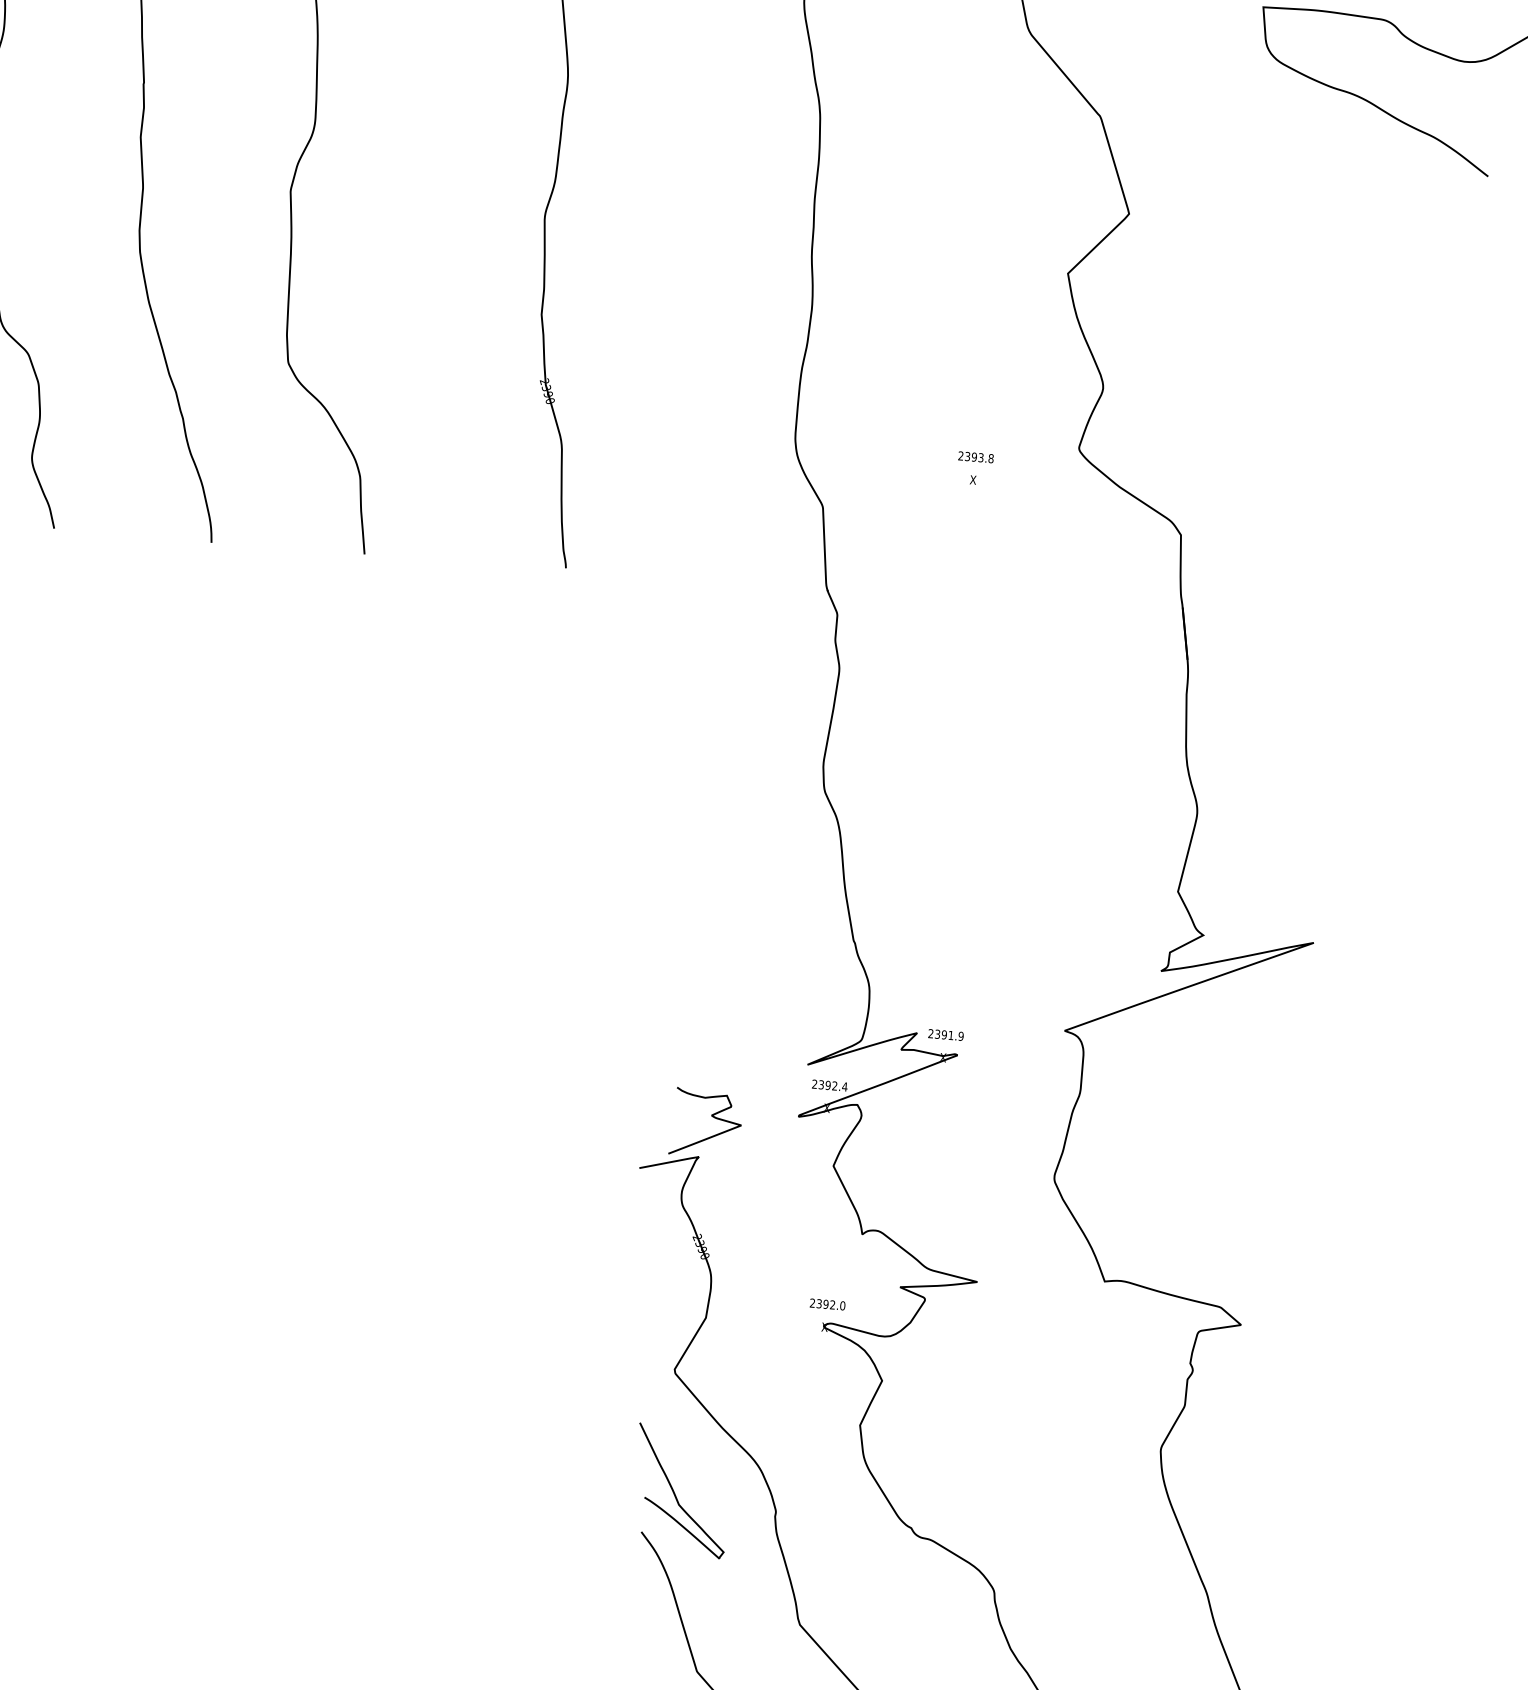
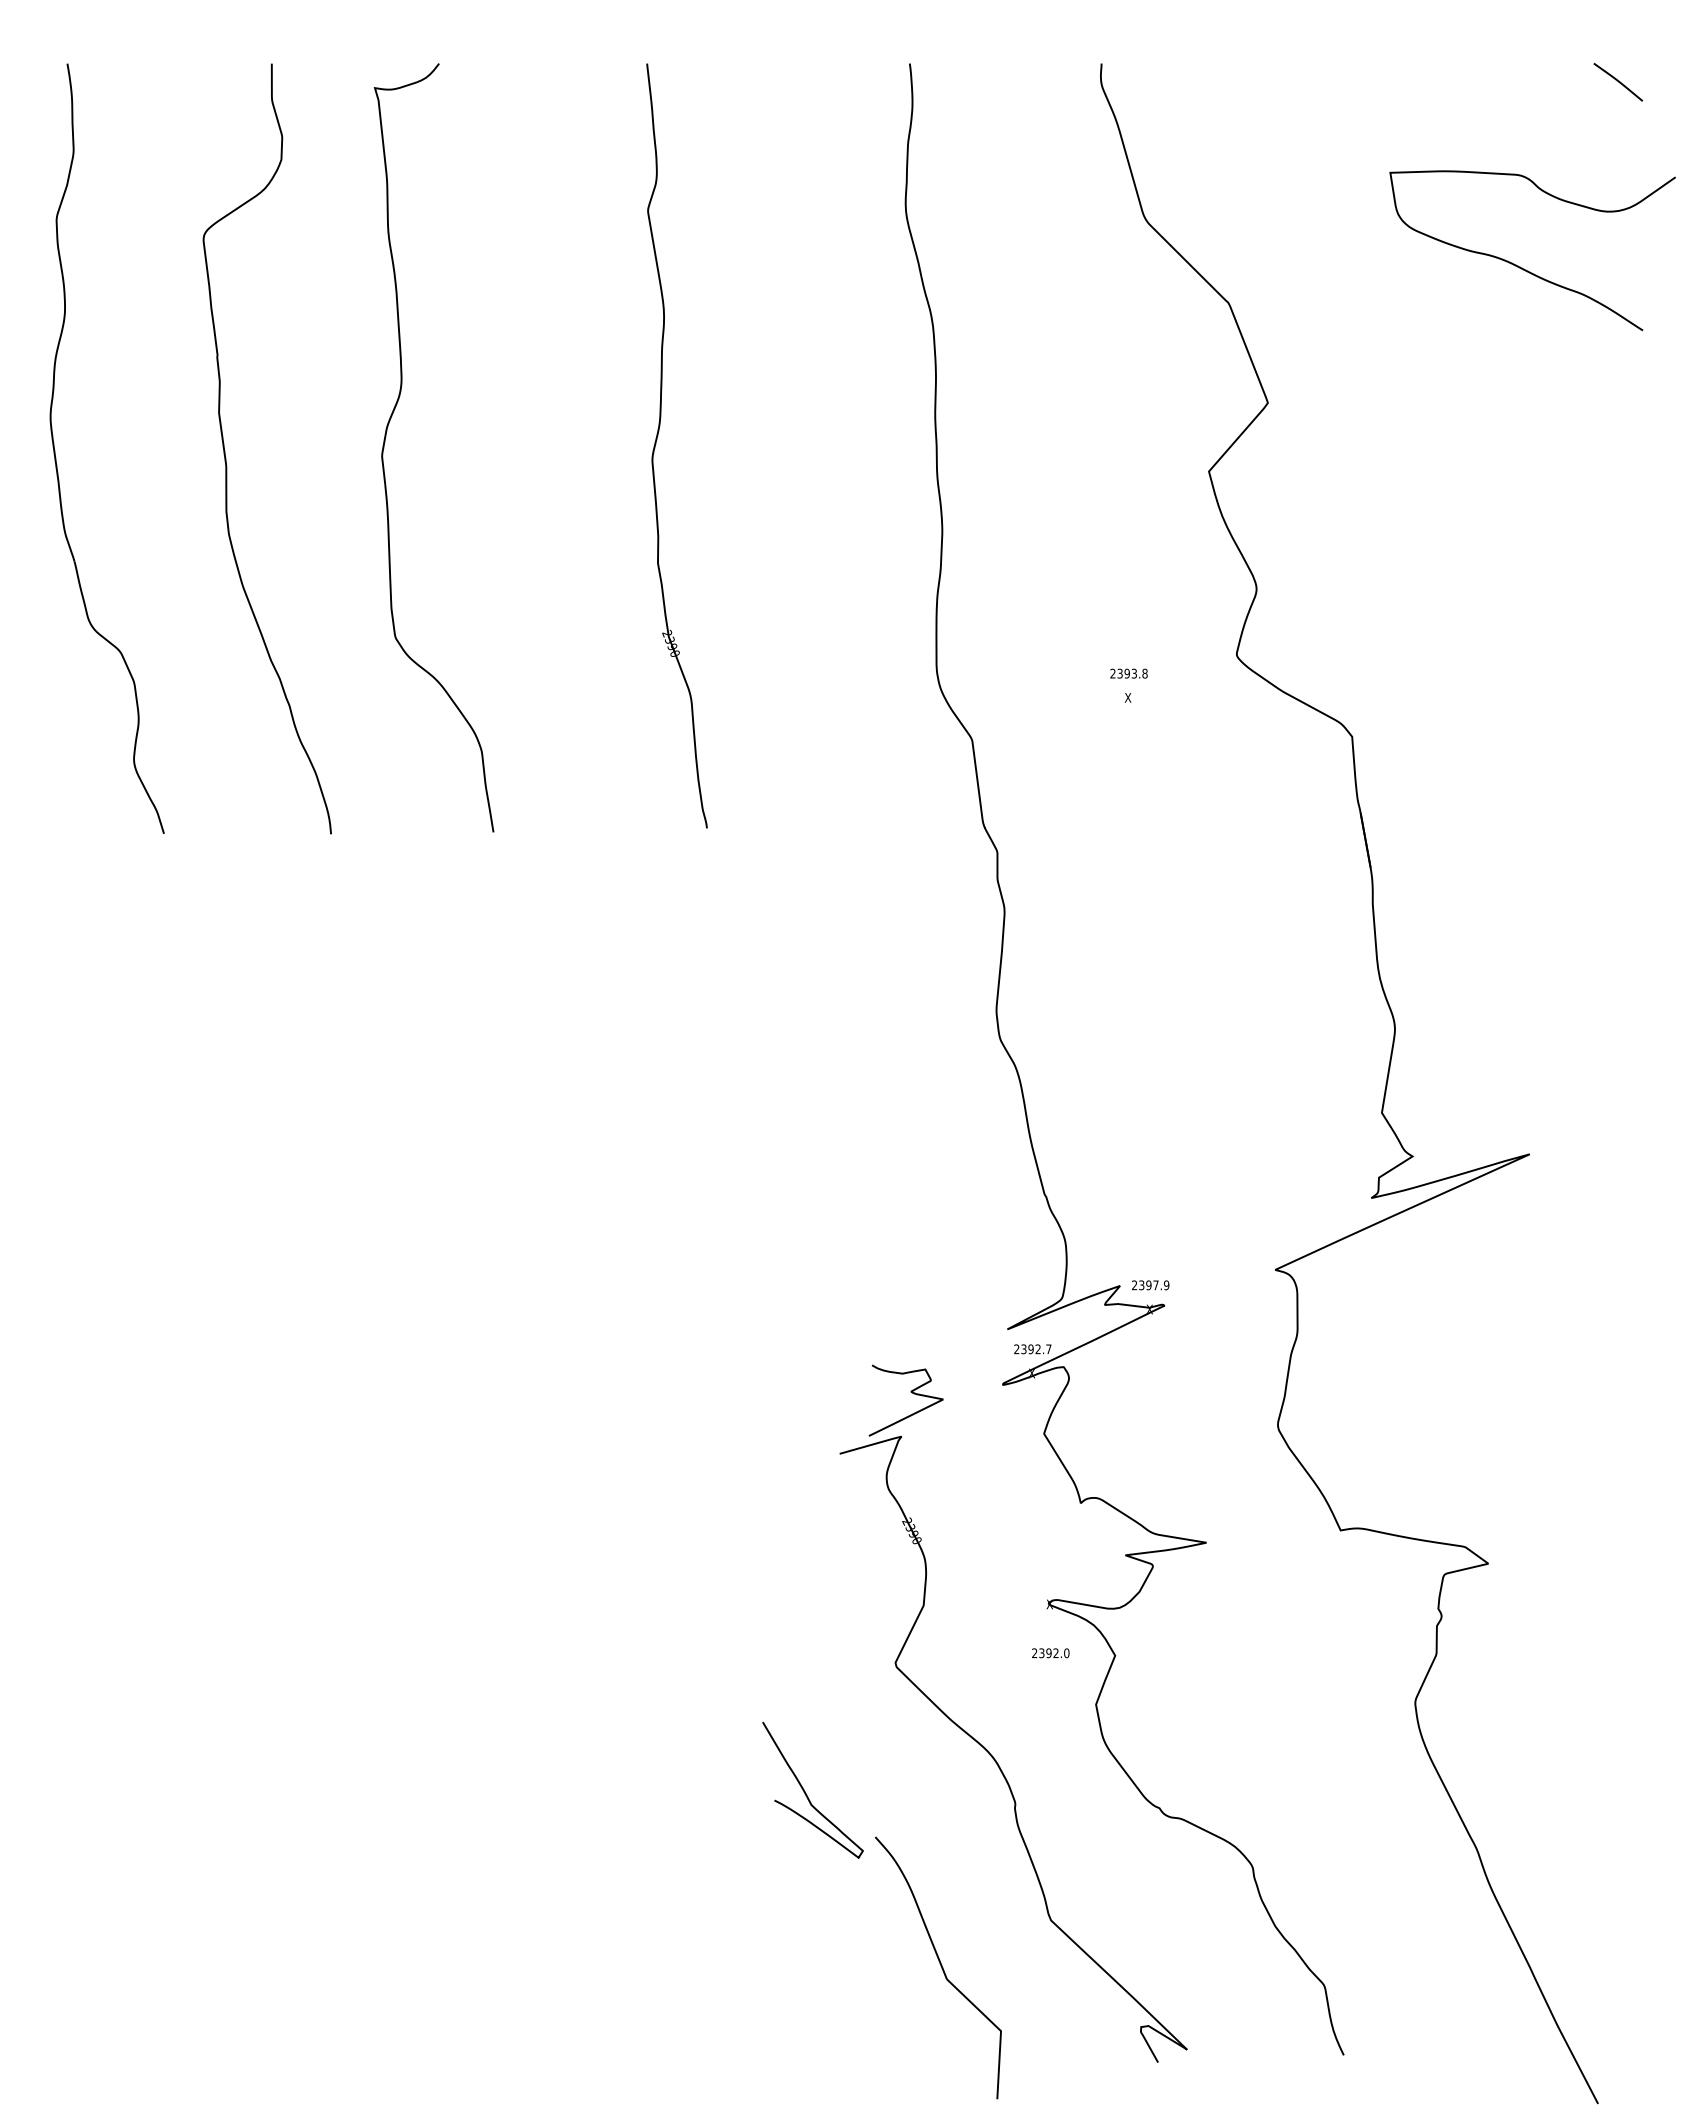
text: (950, 1035) -> (1155, 1285), 2391.9 -> 2397.9
text: (844, 1087) -> (1048, 1349), 2392.4 -> 2392.7
text: (827, 1304) -> (1050, 1653), moved
curve: (675, 1493) -> (806, 1793), moved

